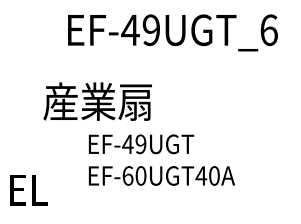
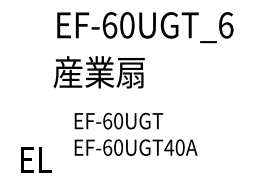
text: (139, 30) -> (117, 25), EF-49UGT_6 -> EF-60UGT_6
text: (96, 101) -> (98, 72), moved
text: (133, 143) -> (112, 120), EF-49UGT -> EF-60UGT
text: (29, 190) -> (36, 159), moved

